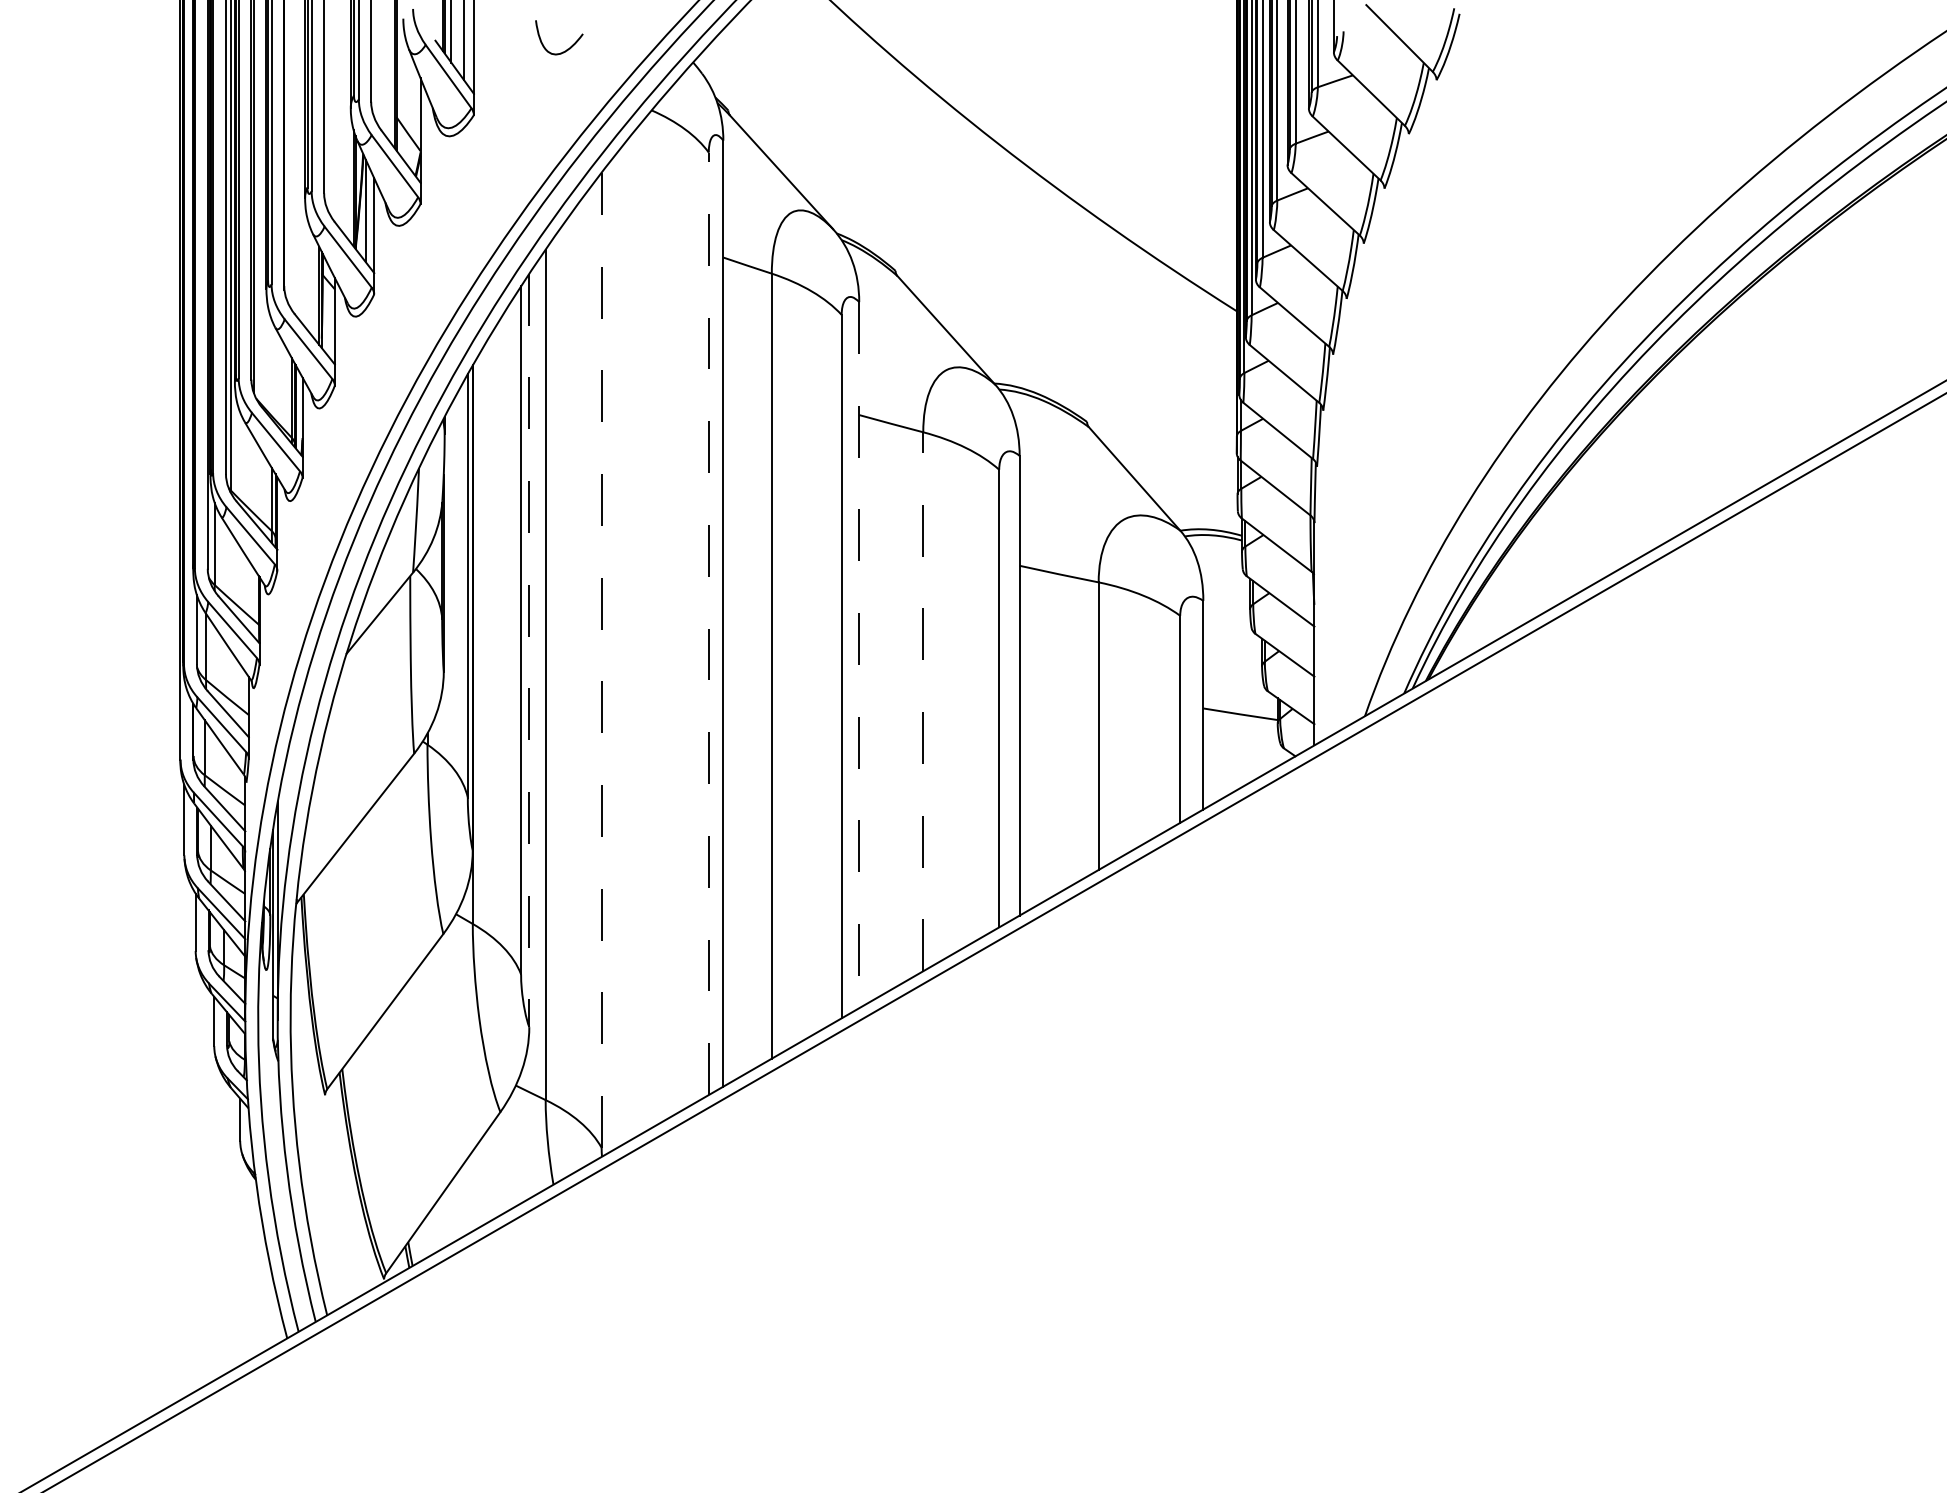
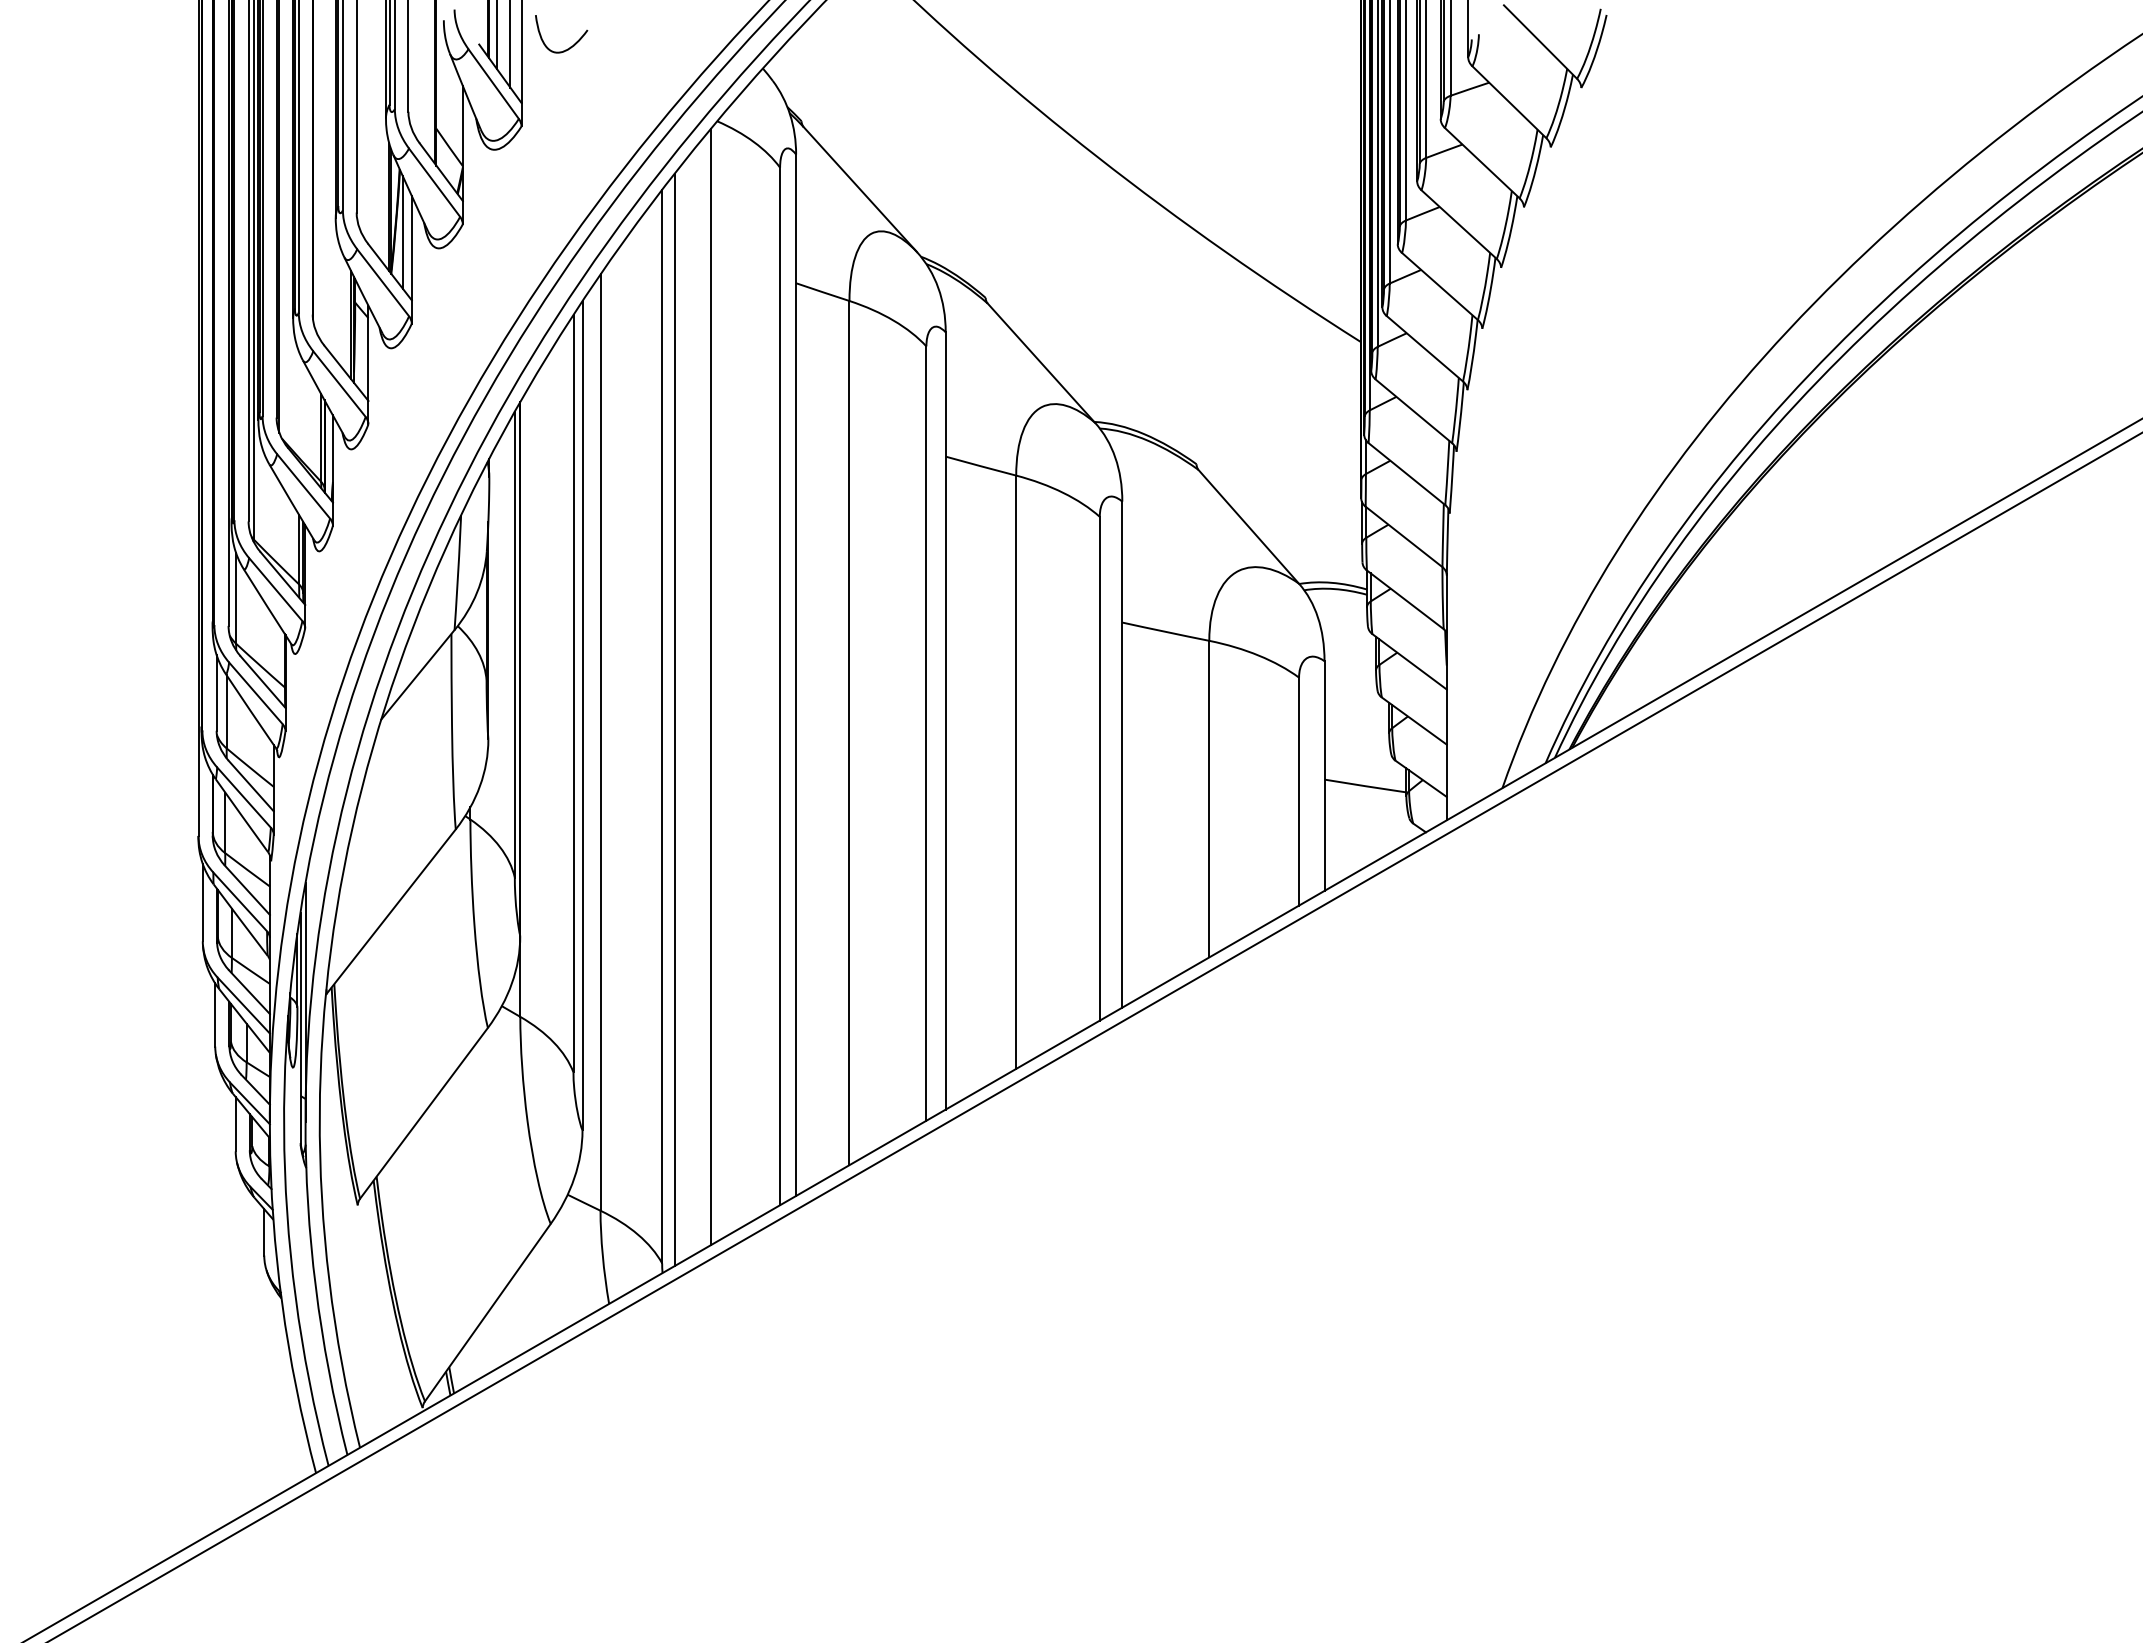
curve: (567, 48) -> (570, 46), moved
line: (709, 623) -> (780, 686), dashed -> solid
line: (645, 624) -> (710, 687), added
line: (529, 650) -> (582, 715), dashed -> solid
line: (612, 653) -> (674, 719), added
line: (859, 654) -> (945, 720), dashed -> solid
line: (601, 660) -> (662, 726), dashed -> solid
line: (923, 701) -> (1016, 772), dashed -> solid

